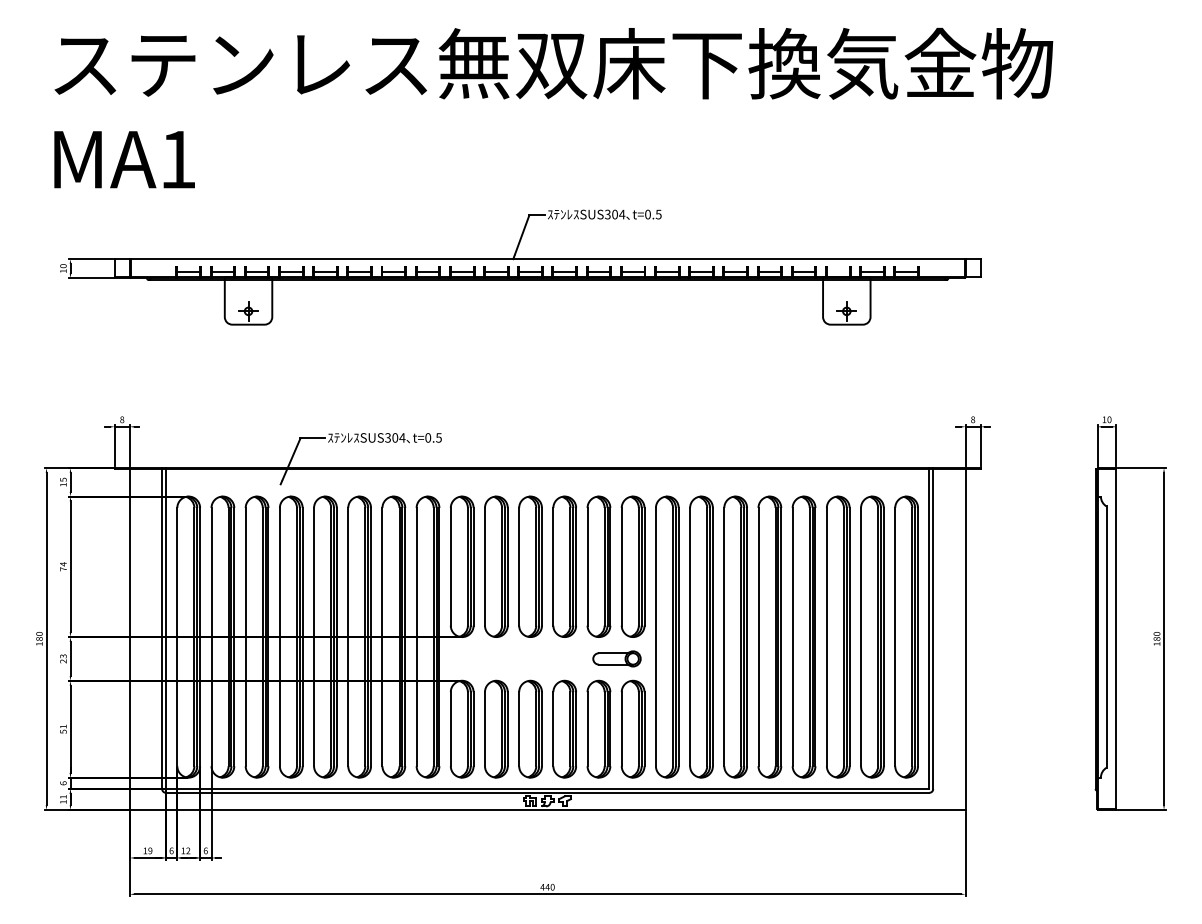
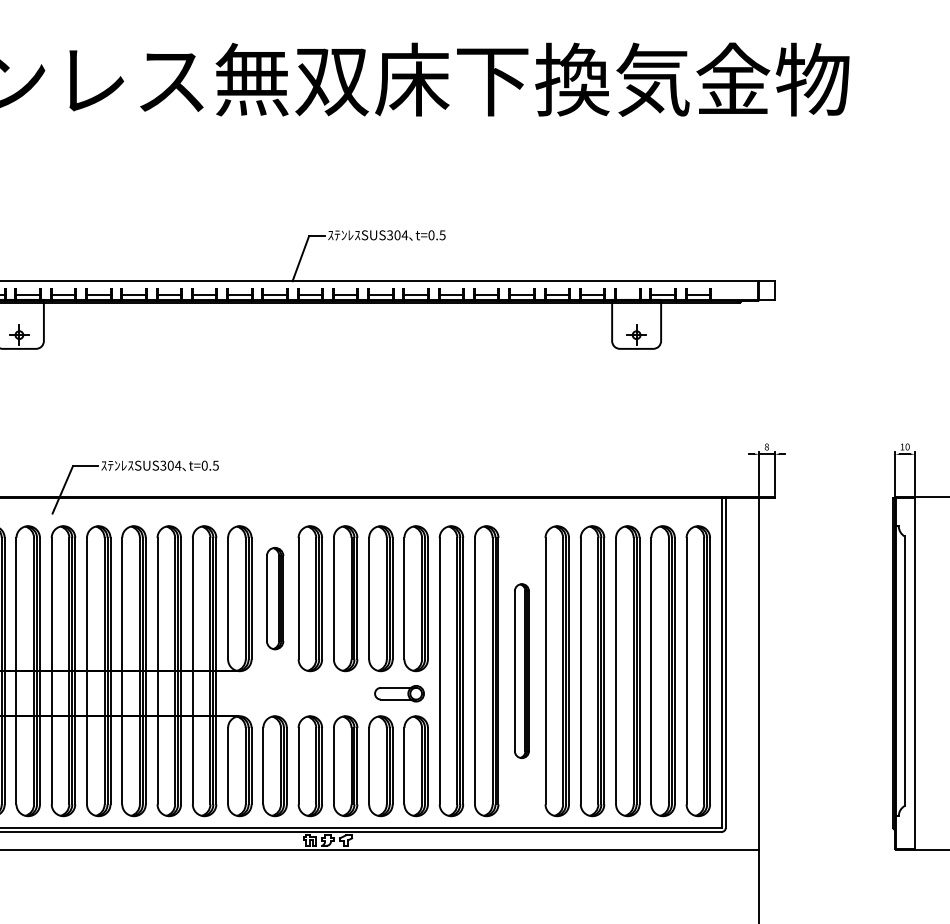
part: (496, 566) -> (275, 598), size x0.7
part: (735, 636) -> (521, 670), size x0.6

